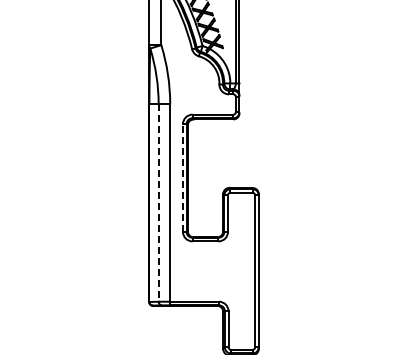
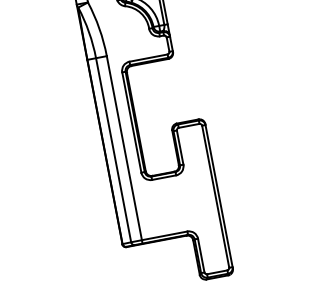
line: (182, 178) -> (131, 123), dashed -> solid
line: (158, 203) -> (113, 150), dashed -> solid

